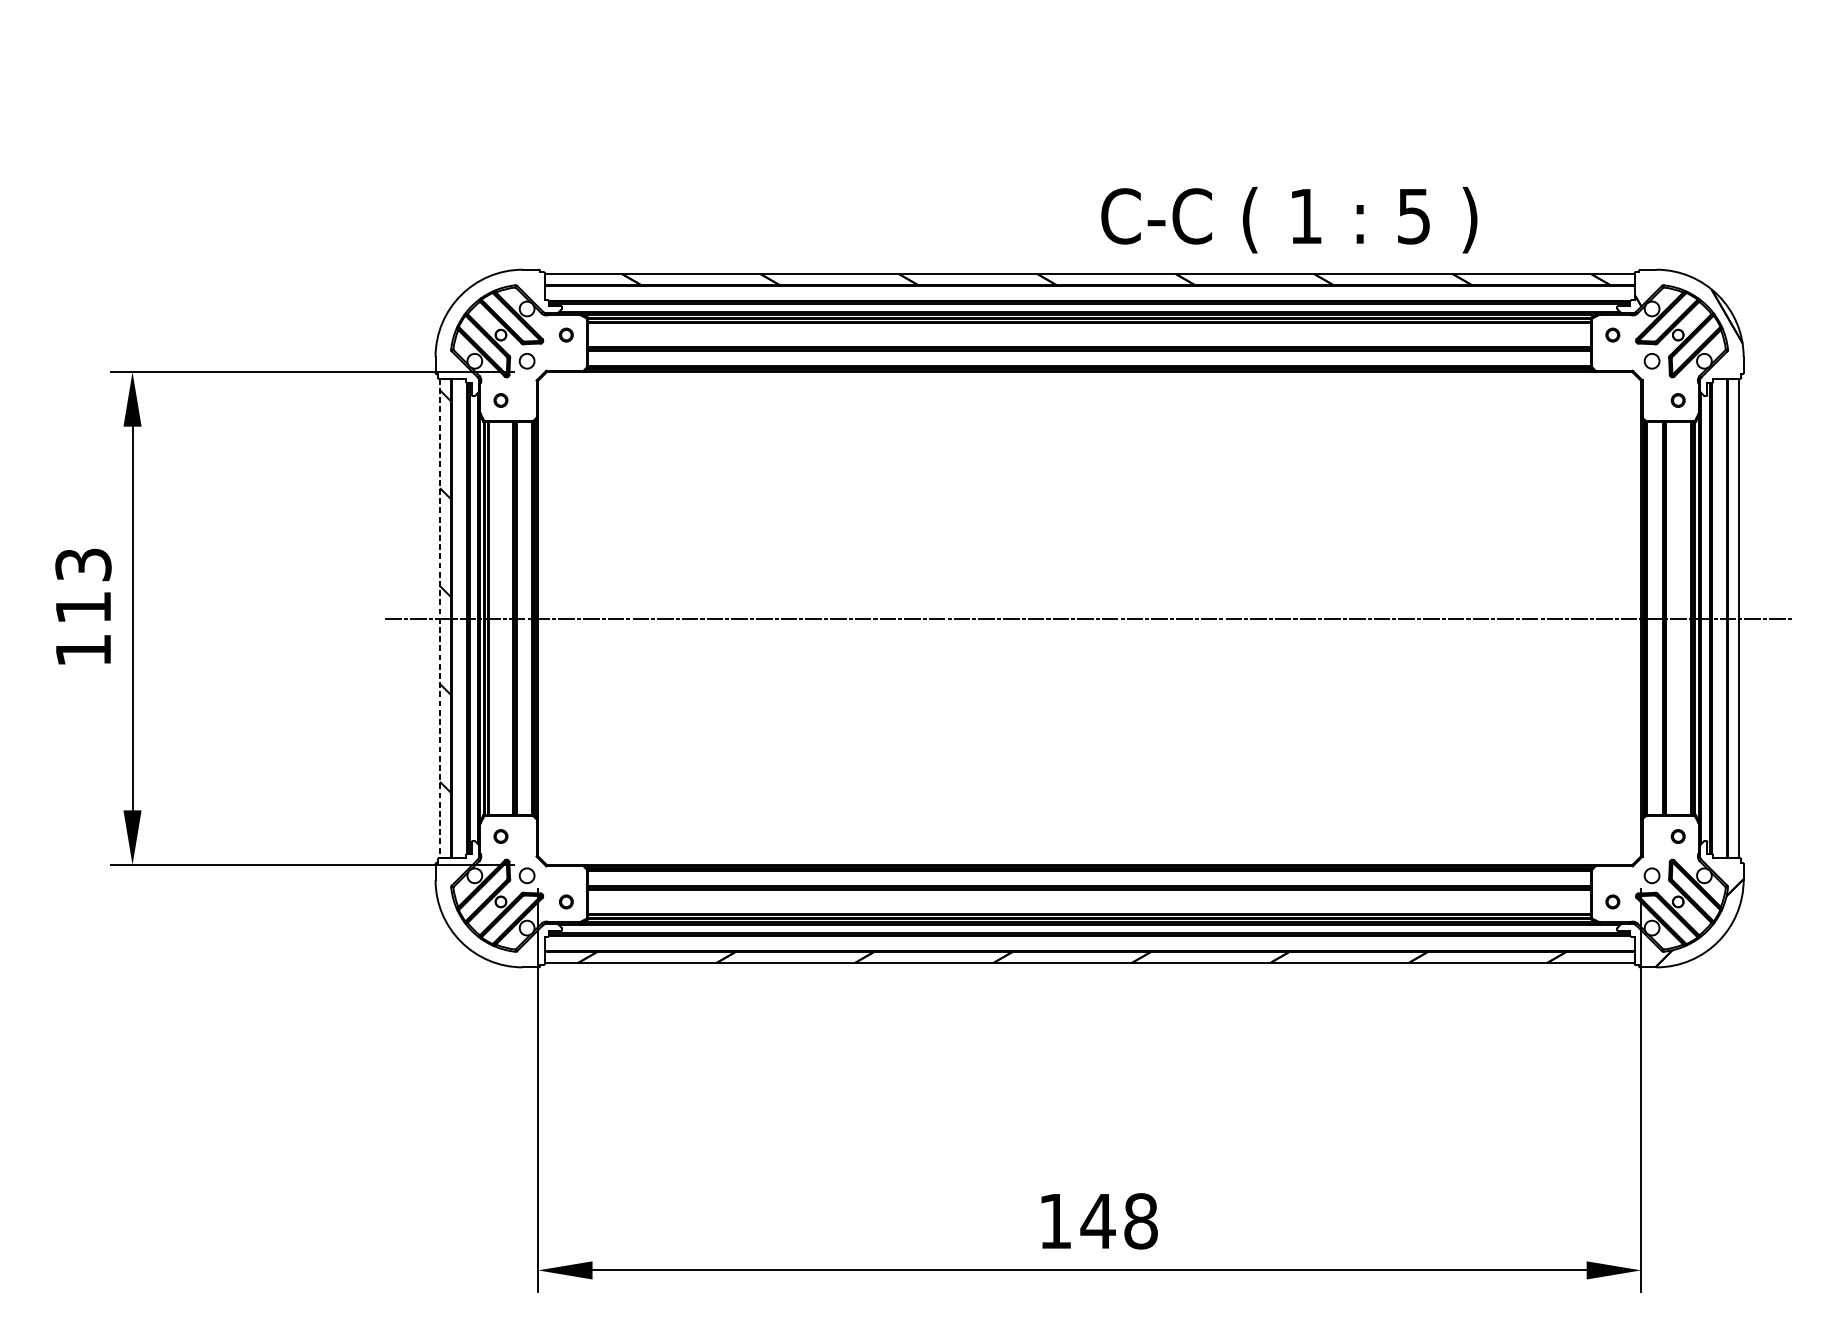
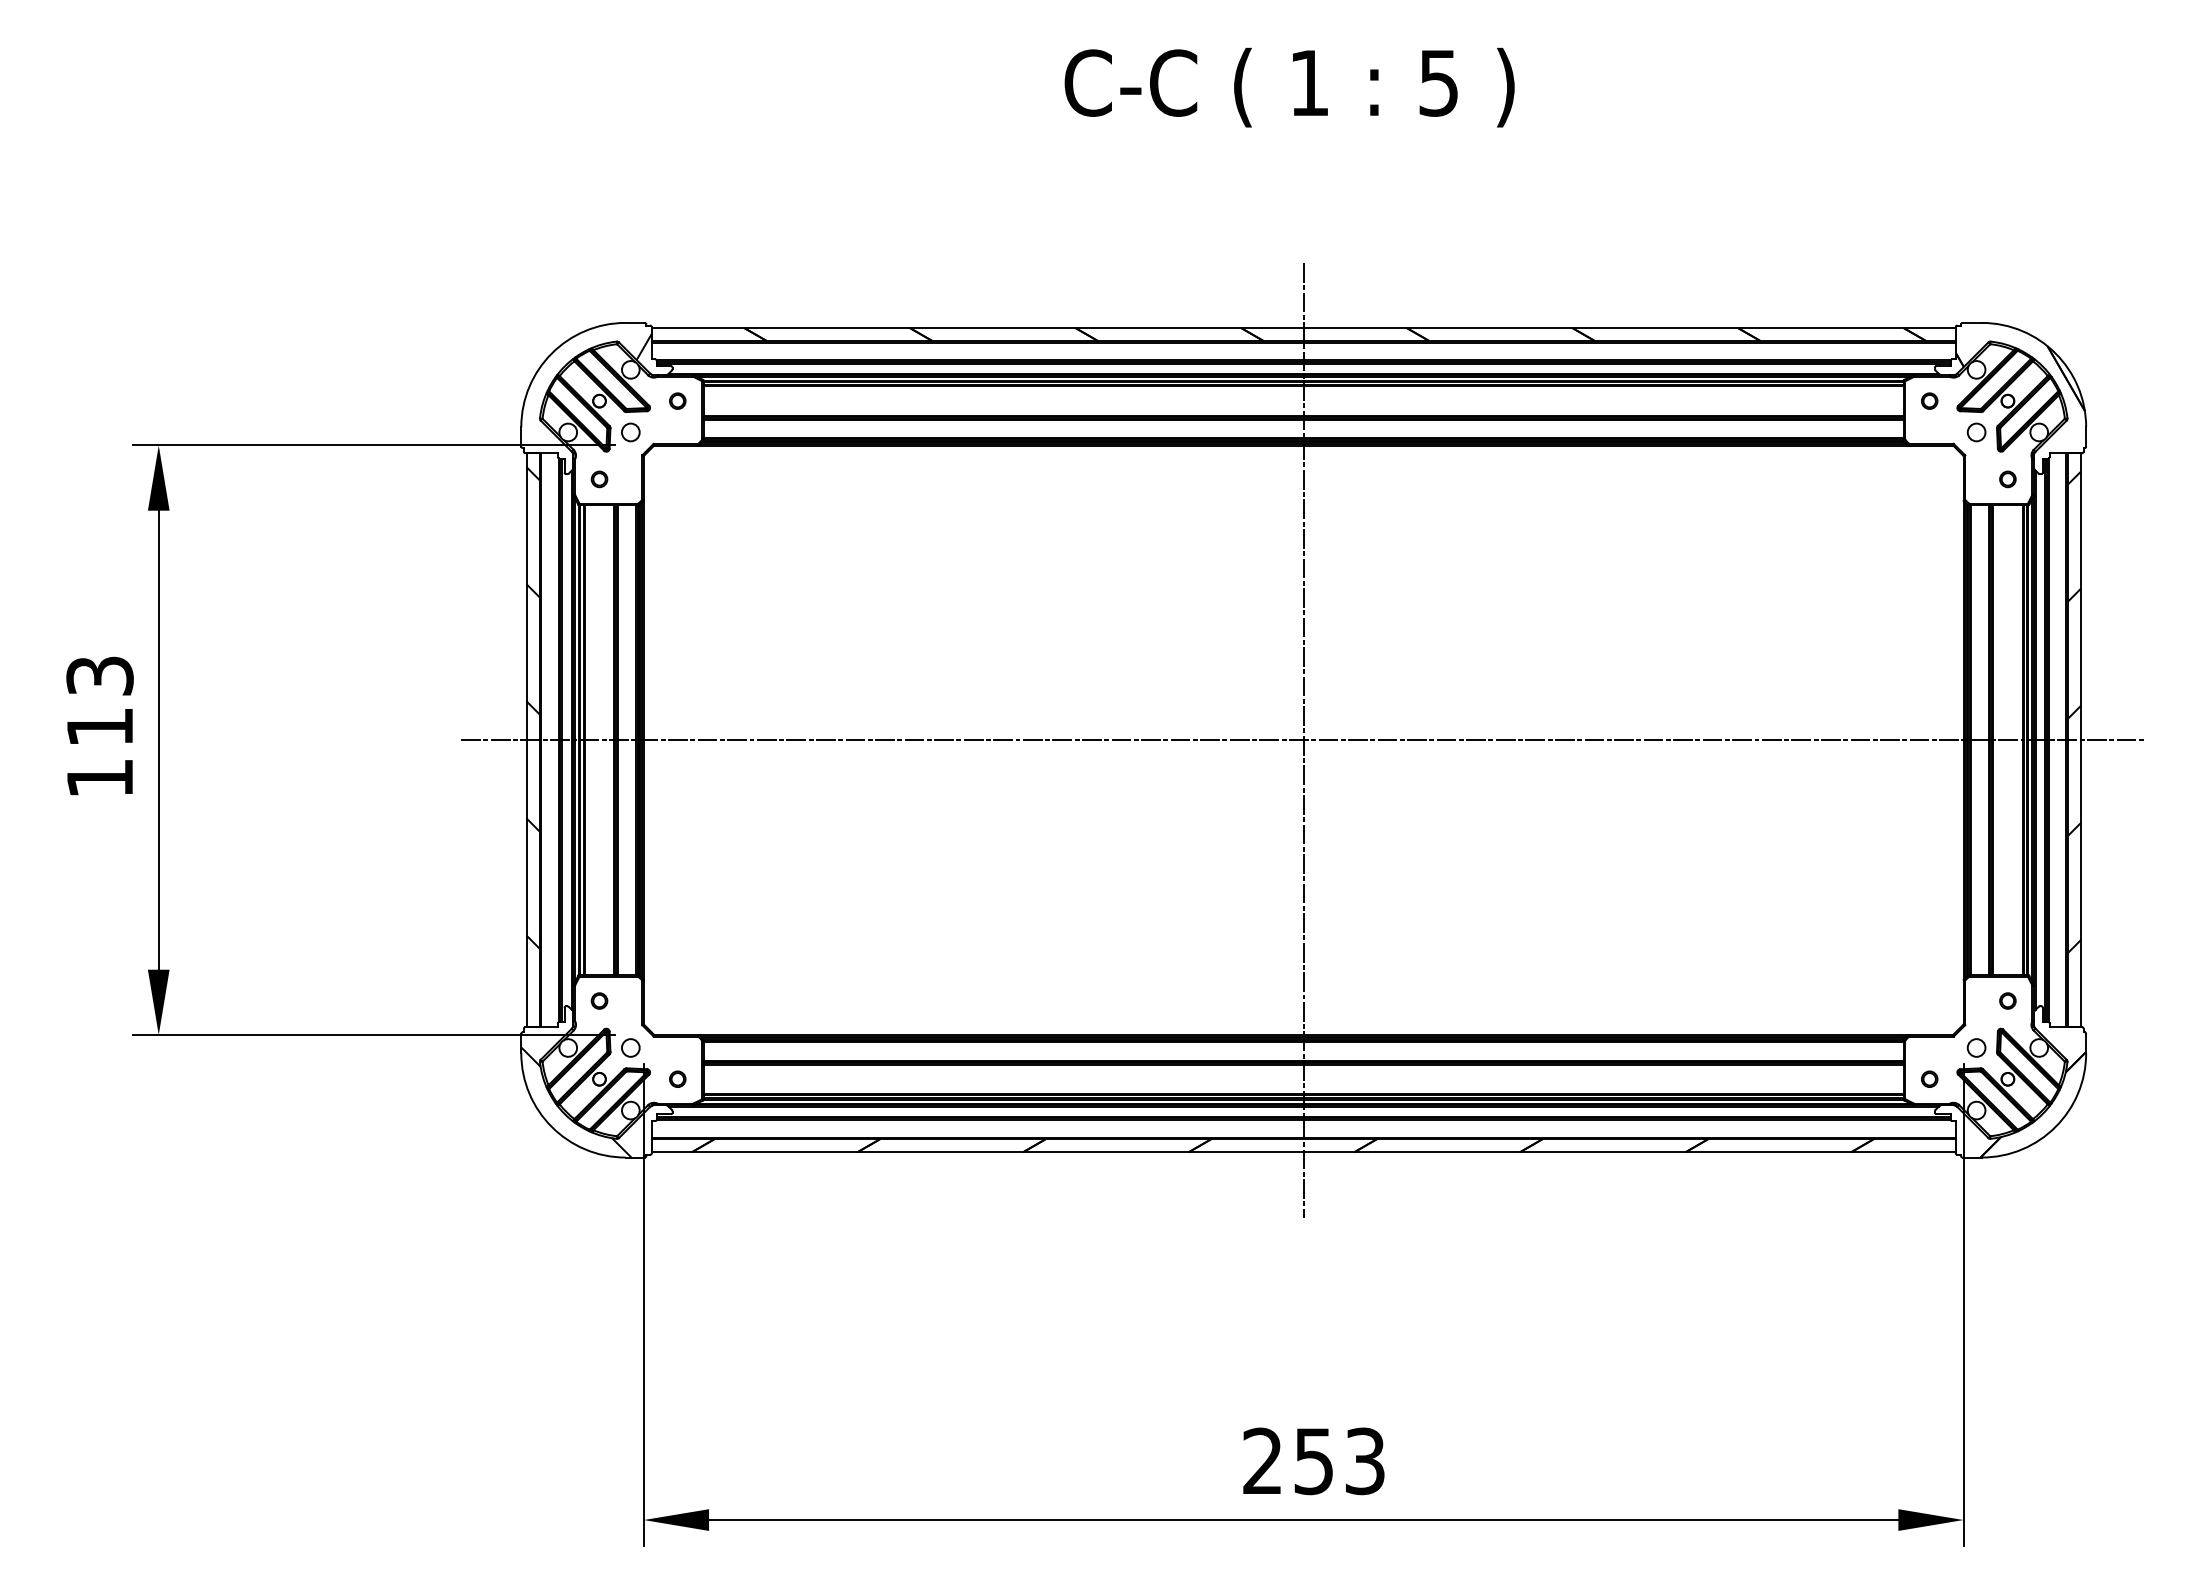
text: (1289, 220) -> (1289, 87), moved
hatch: (537, 290) -> (643, 347), added
hatch: (1733, 595) -> (2073, 712), added
line: (1089, 617) -> (1303, 739), added
line: (439, 618) -> (526, 740), dashed -> solid
hatch: (481, 921) -> (576, 1102), added
text: (1098, 1221) -> (1314, 1461), 148 -> 253

